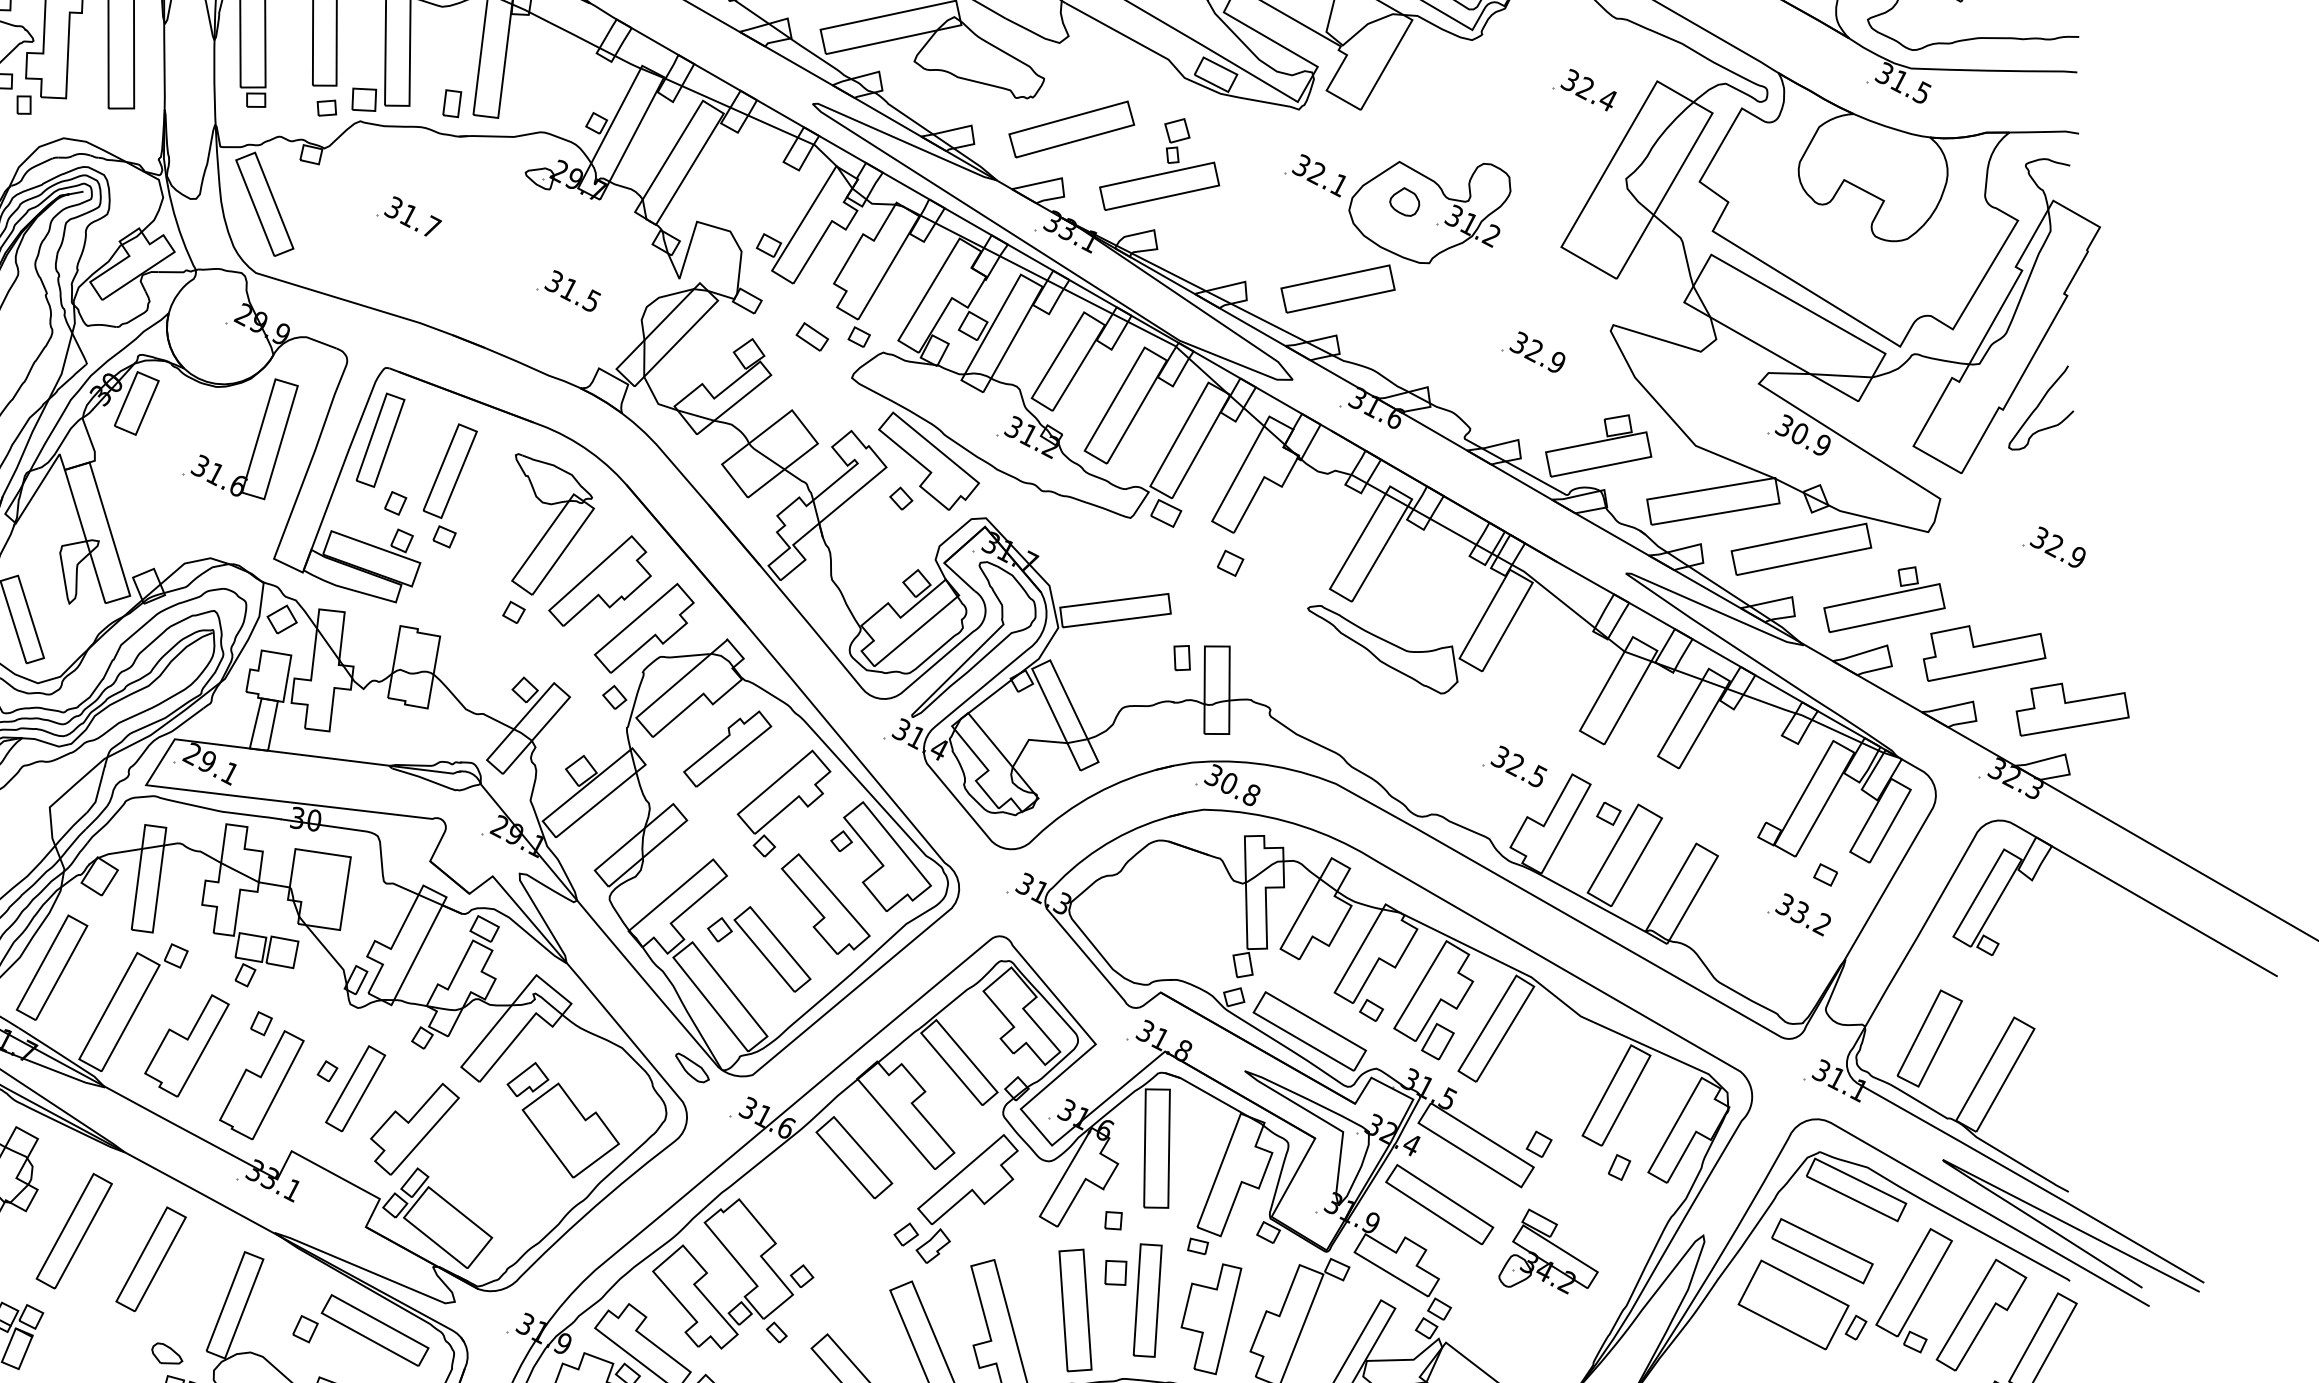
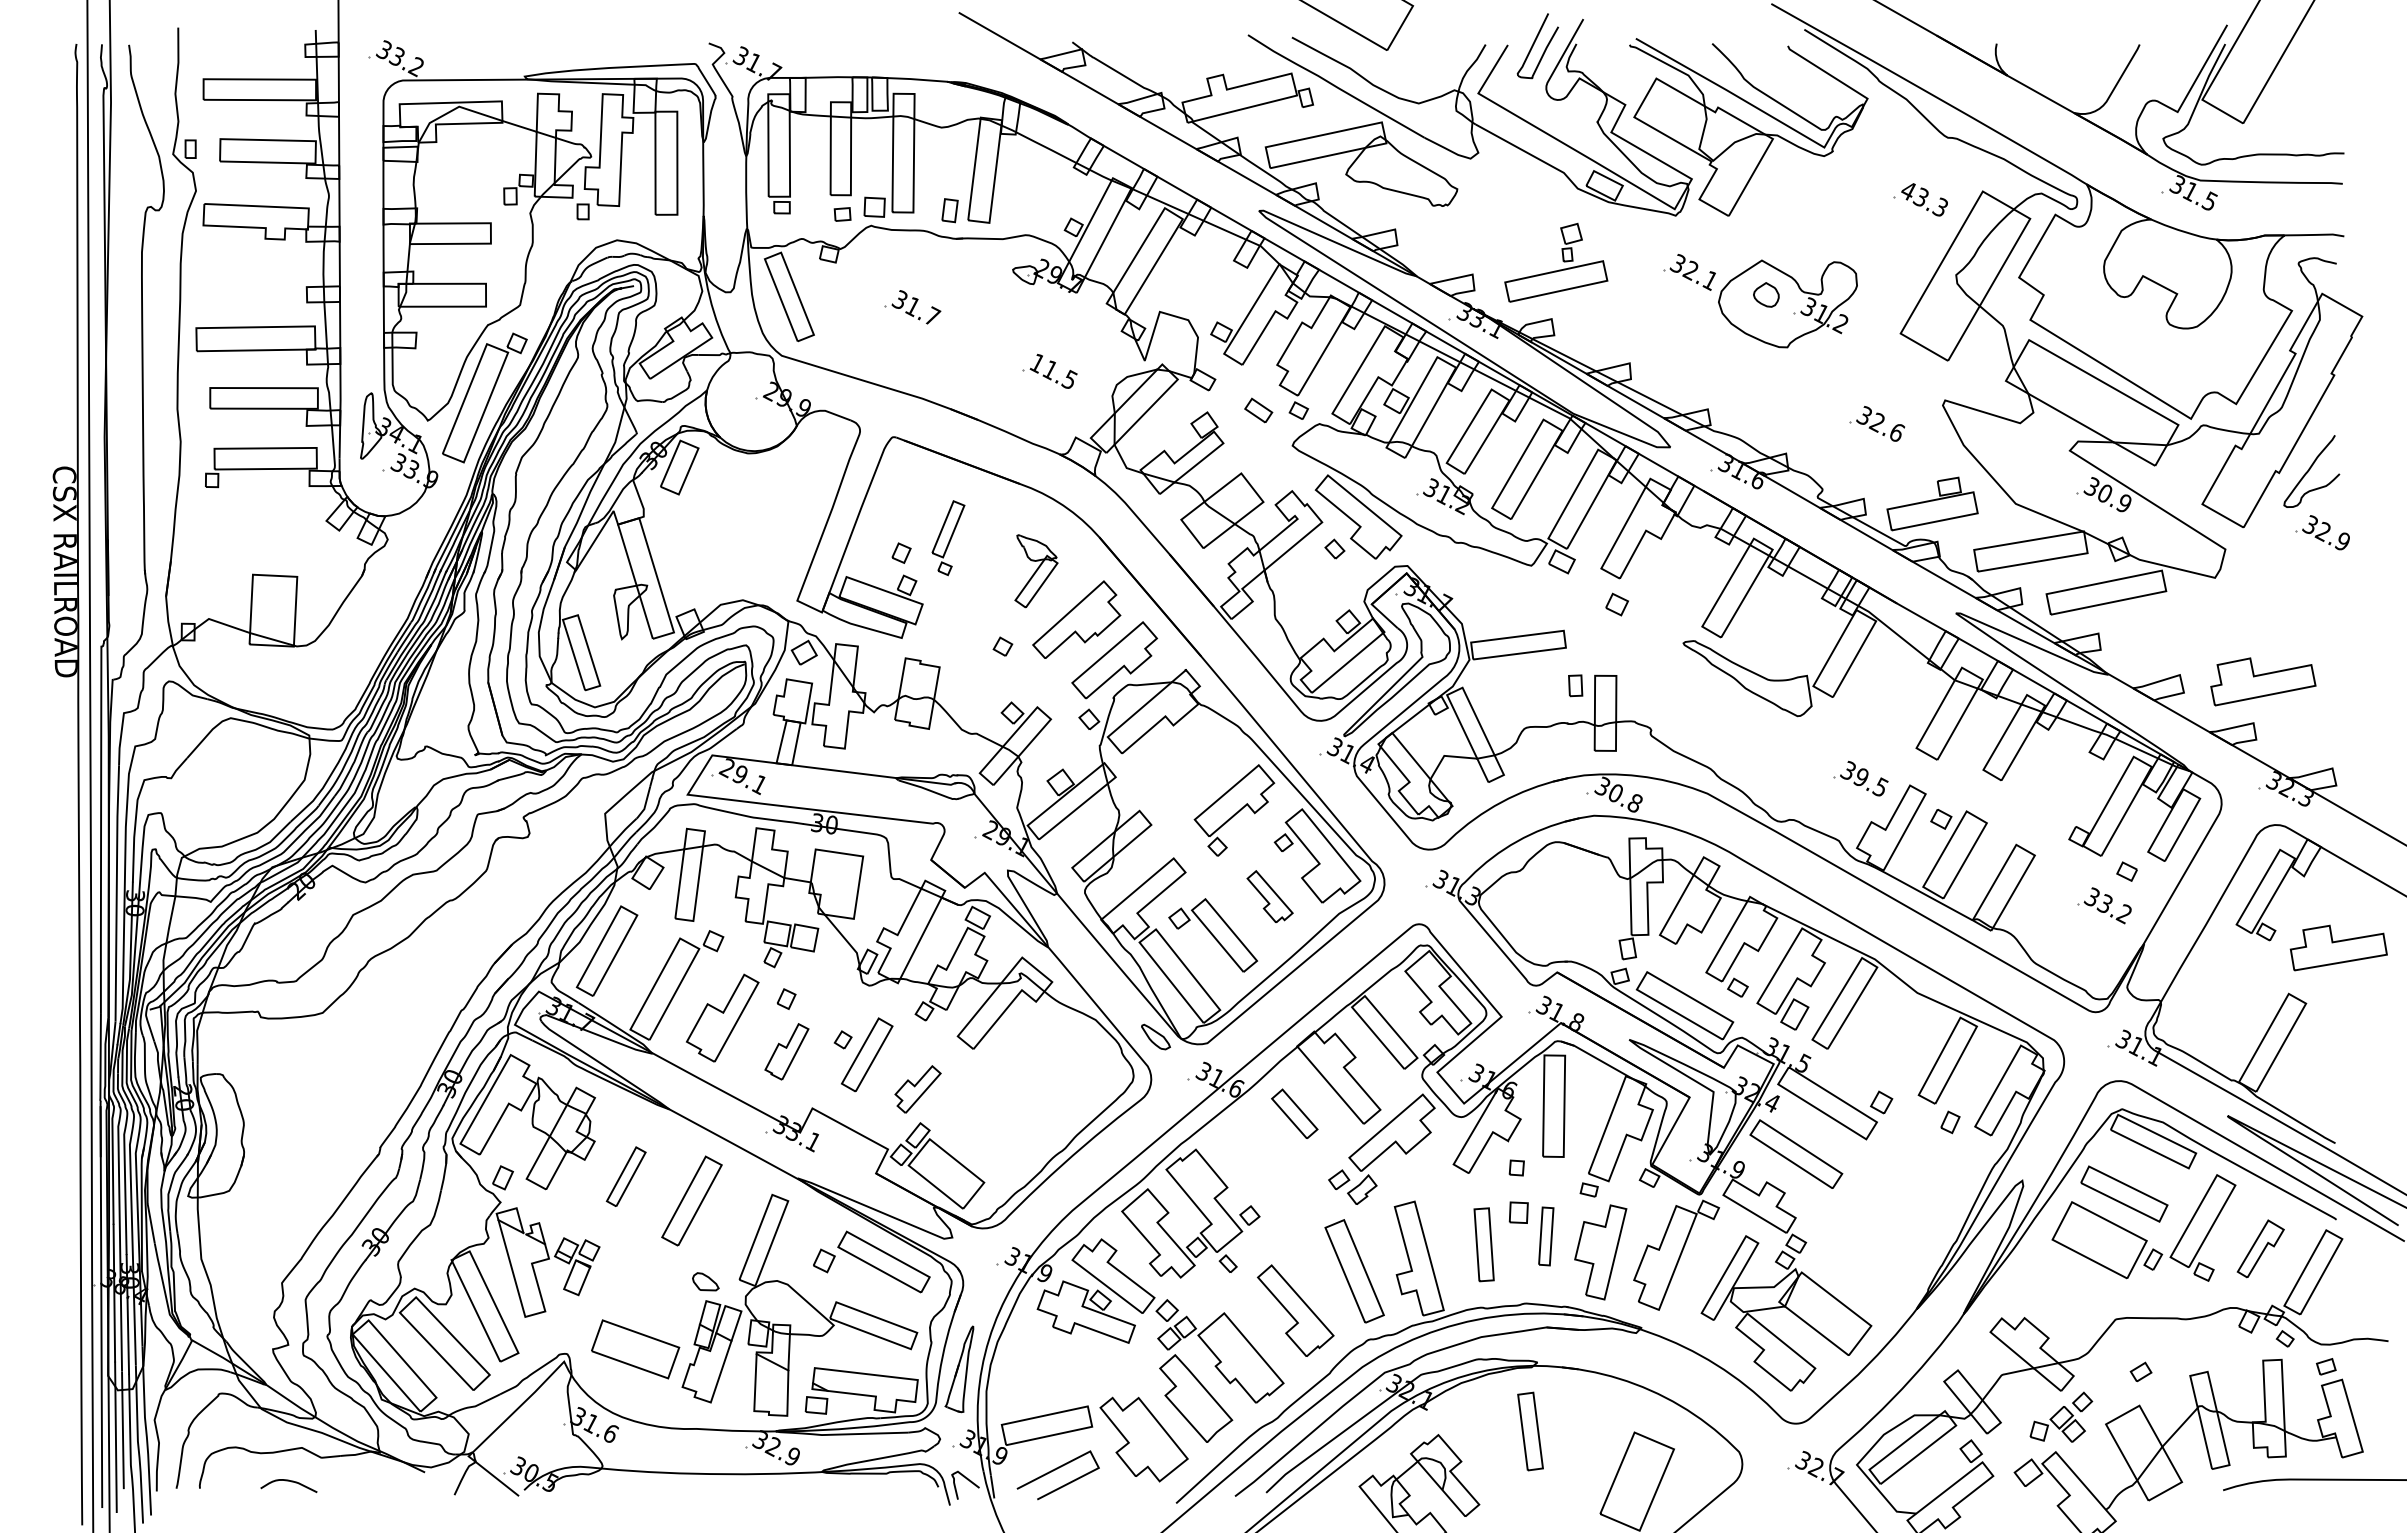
text: (1589, 89) -> (1924, 198), 32.4 -> 43.3
part: (1071, 129) -> (1480, 232), removed
text: (553, 282) -> (1036, 363), 31.5 -> 11.5
part: (1337, 289) -> (1708, 369), removed
text: (1557, 362) -> (1897, 432), 32.9 -> 32.6
part: (380, 440) -> (888, 499), removed
part: (255, 441) -> (781, 500), removed
part: (450, 485) -> (948, 537), size x0.7
part: (553, 524) -> (1036, 571), size x0.6
part: (2053, 546) -> (2322, 532), moved
part: (1884, 599) -> (2177, 635), removed
part: (2072, 709) -> (2338, 947), moved
part: (726, 748) -> (1185, 763), removed
text: (1514, 765) -> (1860, 777), 32.5 -> 39.5
part: (824, 903) -> (1269, 896), size x0.6
part: (1929, 1038) -> (2216, 1011), removed
part: (261, 1084) -> (786, 1051), size x0.6
part: (562, 1119) -> (1044, 1081), removed
part: (414, 1129) -> (917, 1089), size x0.6
part: (854, 1157) -> (1294, 1113), size x0.7
part: (74, 1230) -> (626, 1176), size x0.6
part: (1548, 1250) -> (1889, 1193), removed
part: (1148, 1300) -> (1546, 1236), size x0.6
part: (1074, 1309) -> (1483, 1244), size x0.7
part: (1981, 1314) -> (2260, 1248), size x0.6

